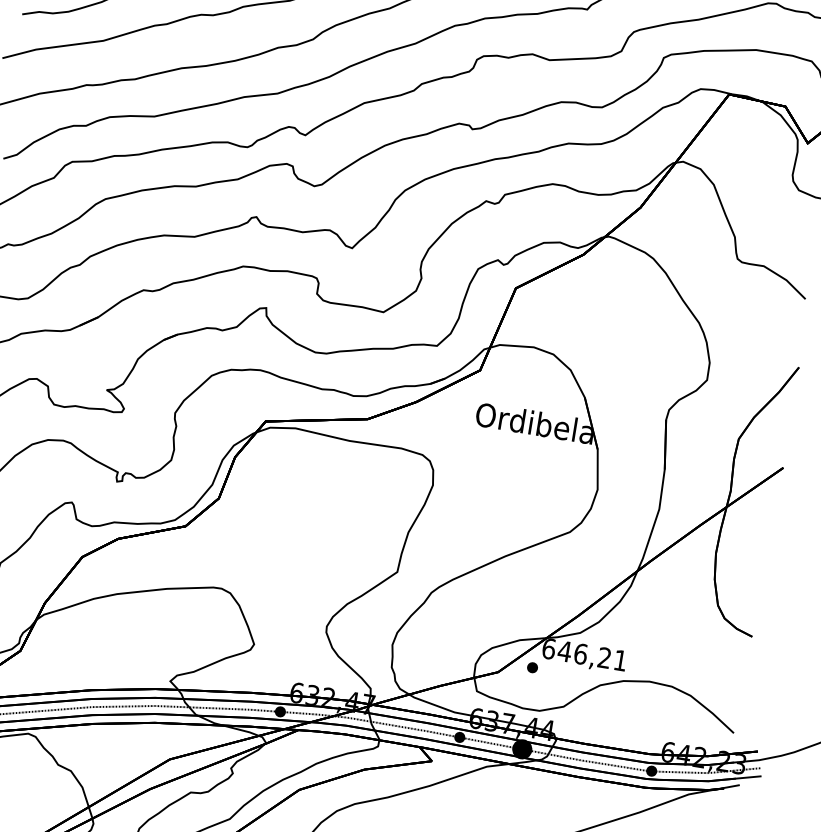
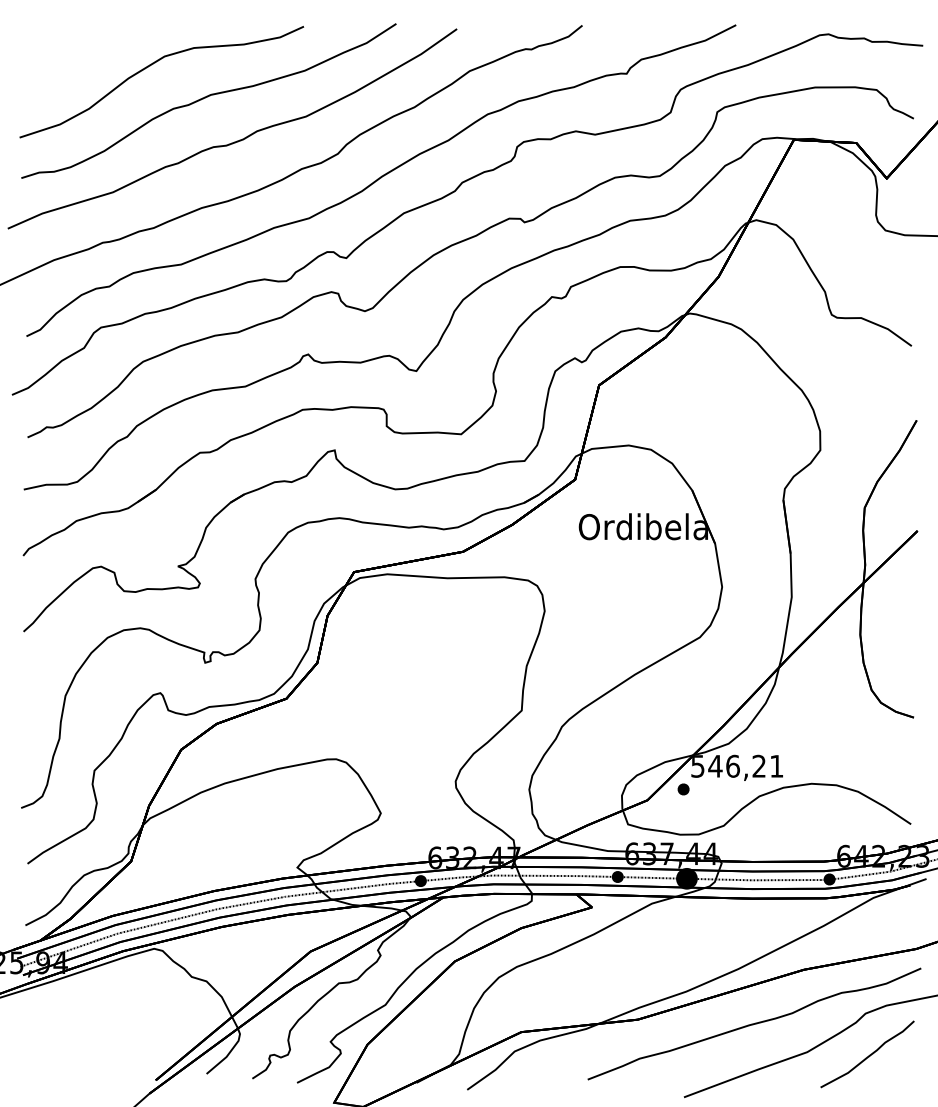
text: (548, 648) -> (697, 766), 646,21 -> 546,21

